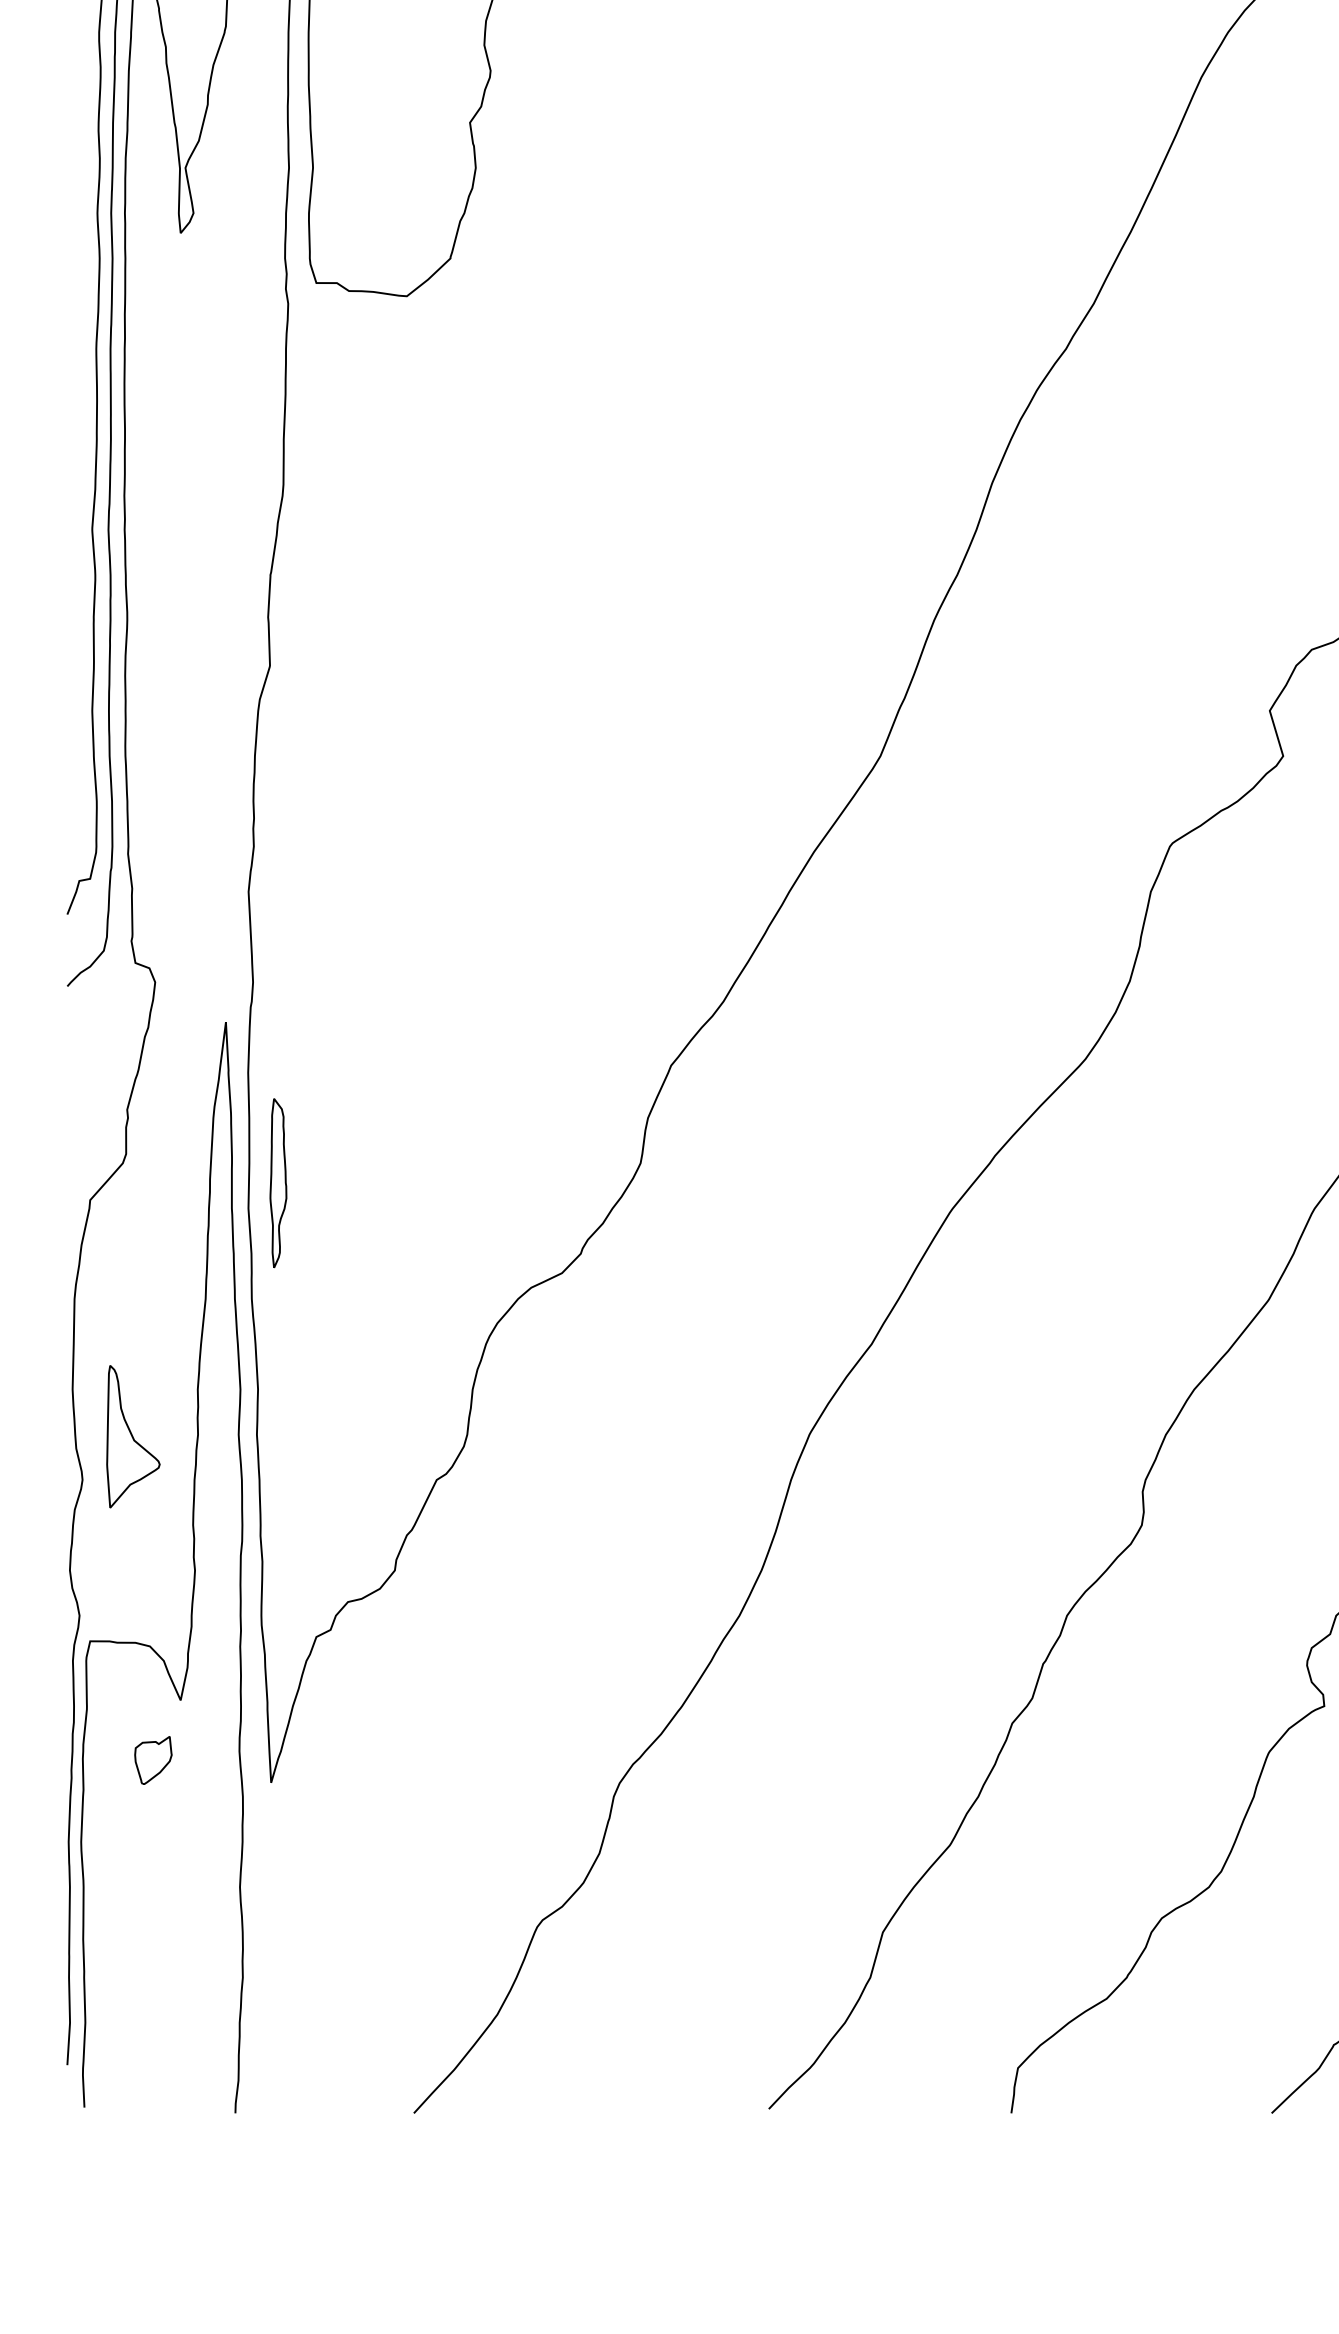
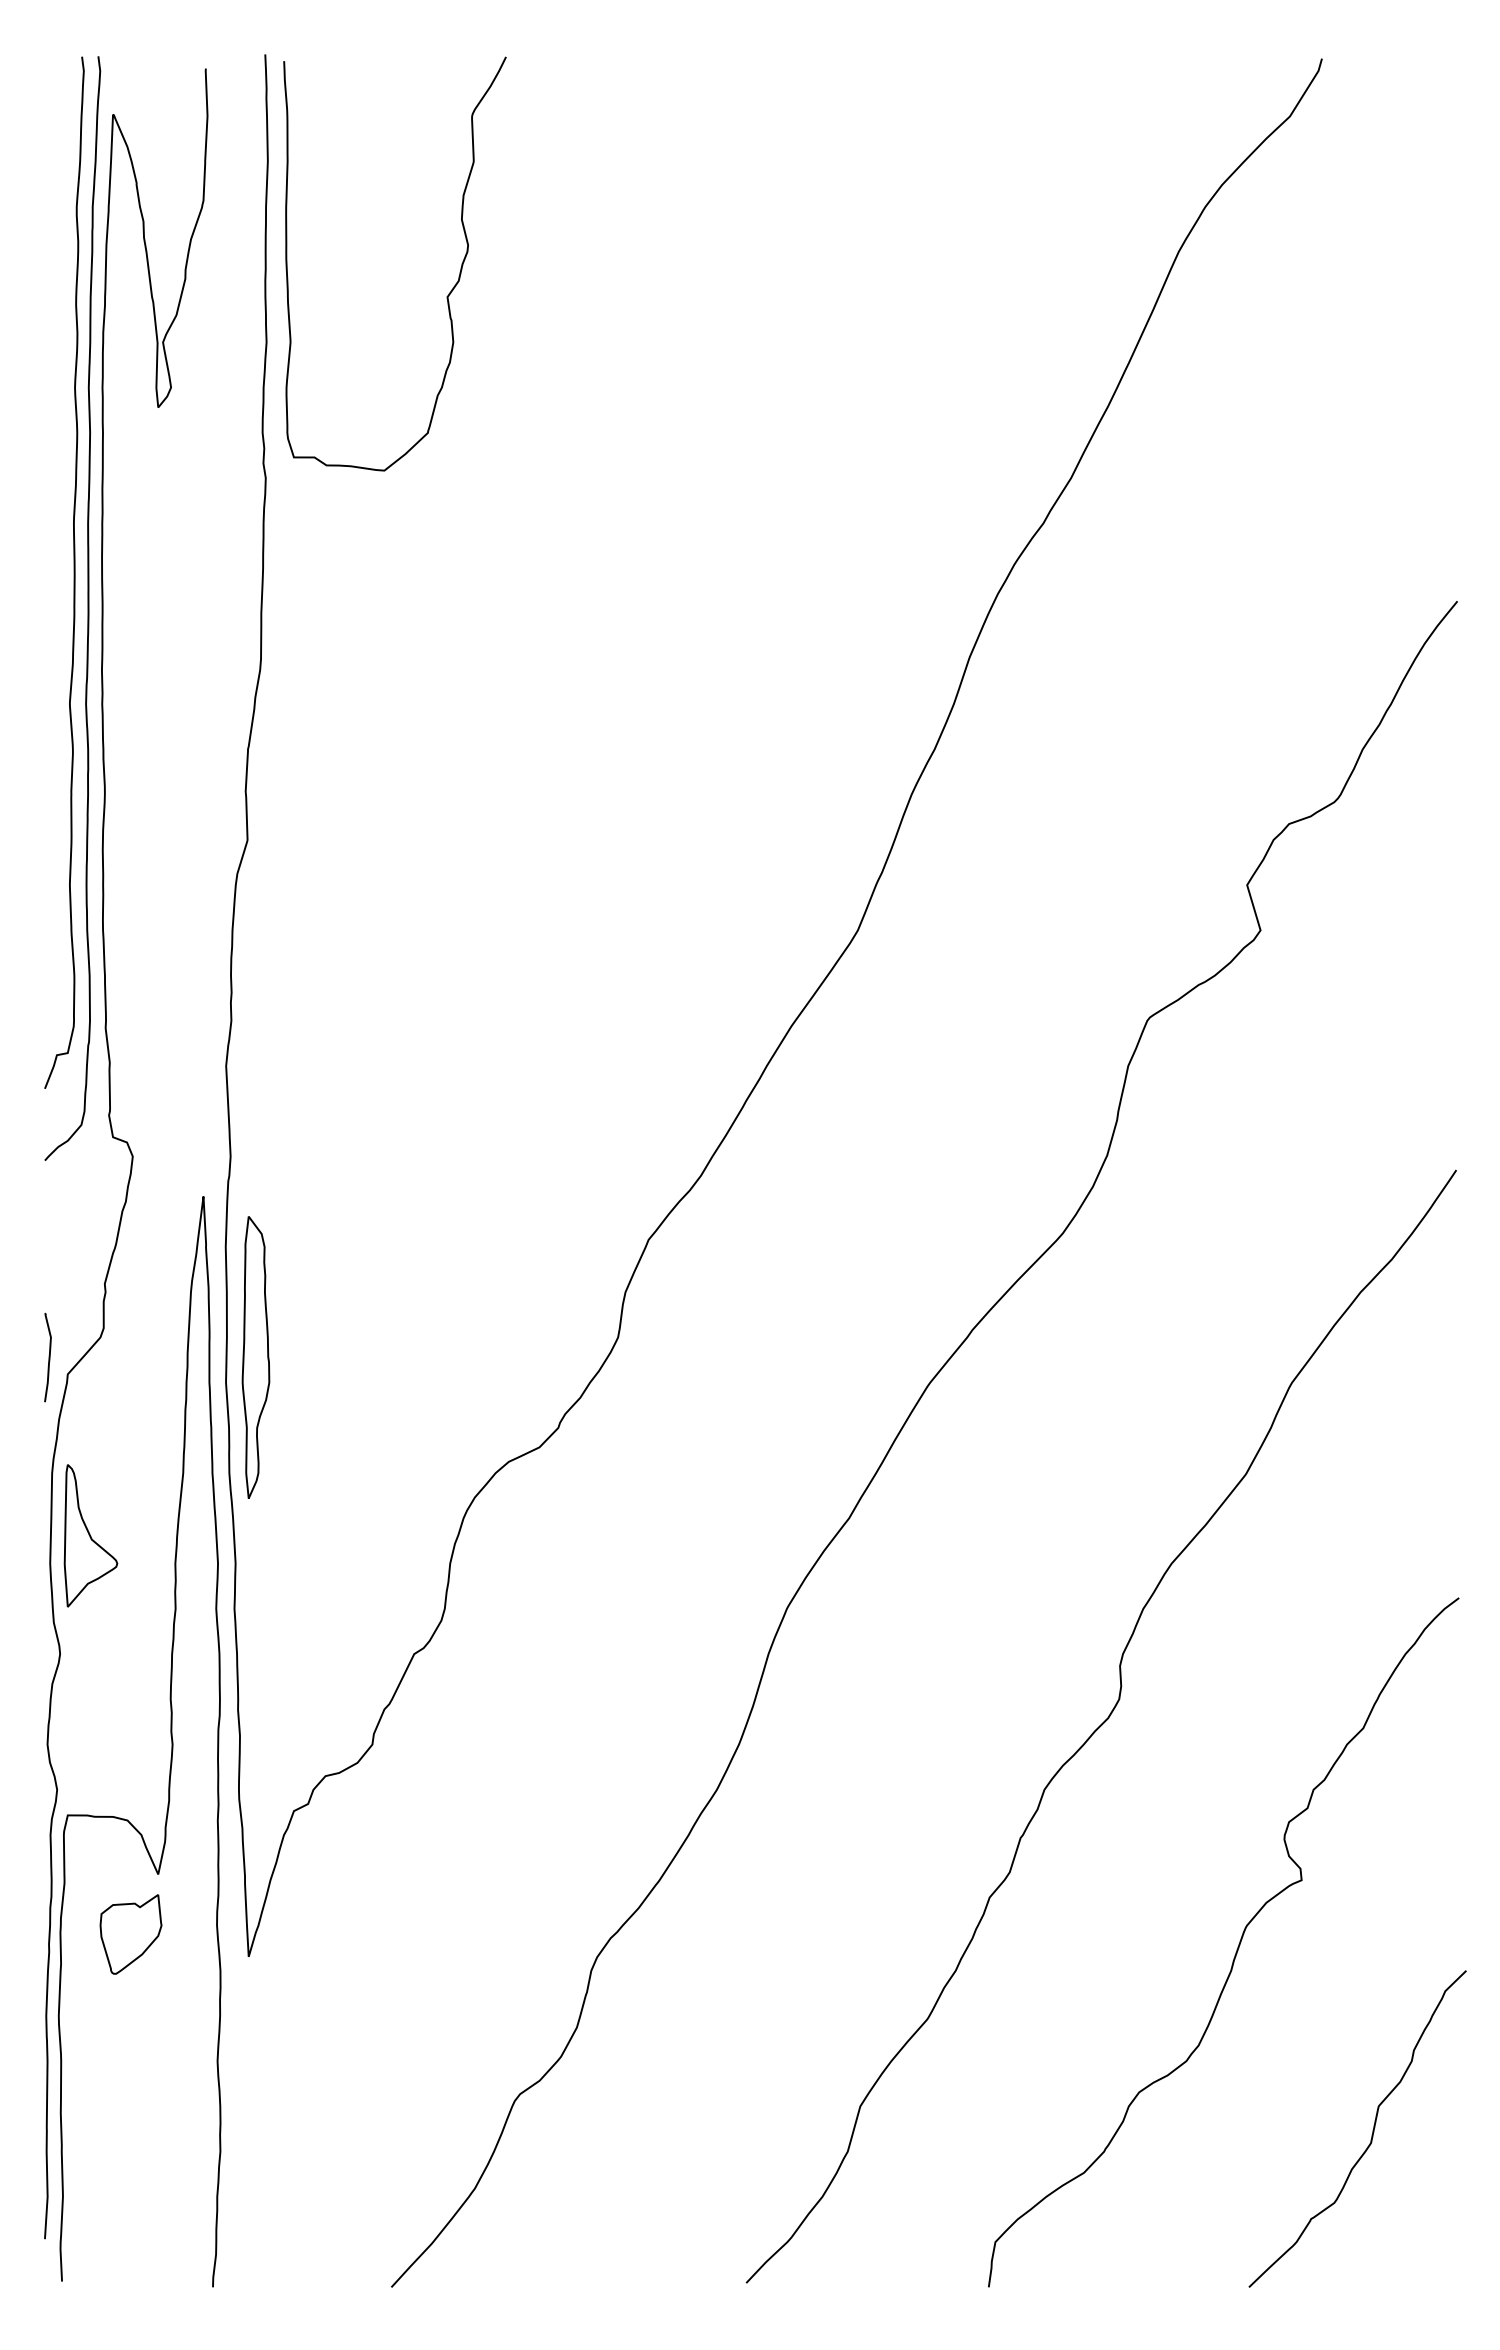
curve: (70, 1183) -> (48, 1357), added
part: (277, 1183) -> (255, 1357), size x1.67
part: (132, 1436) -> (90, 1535), moved
part: (152, 1760) -> (130, 1934), size x1.67

